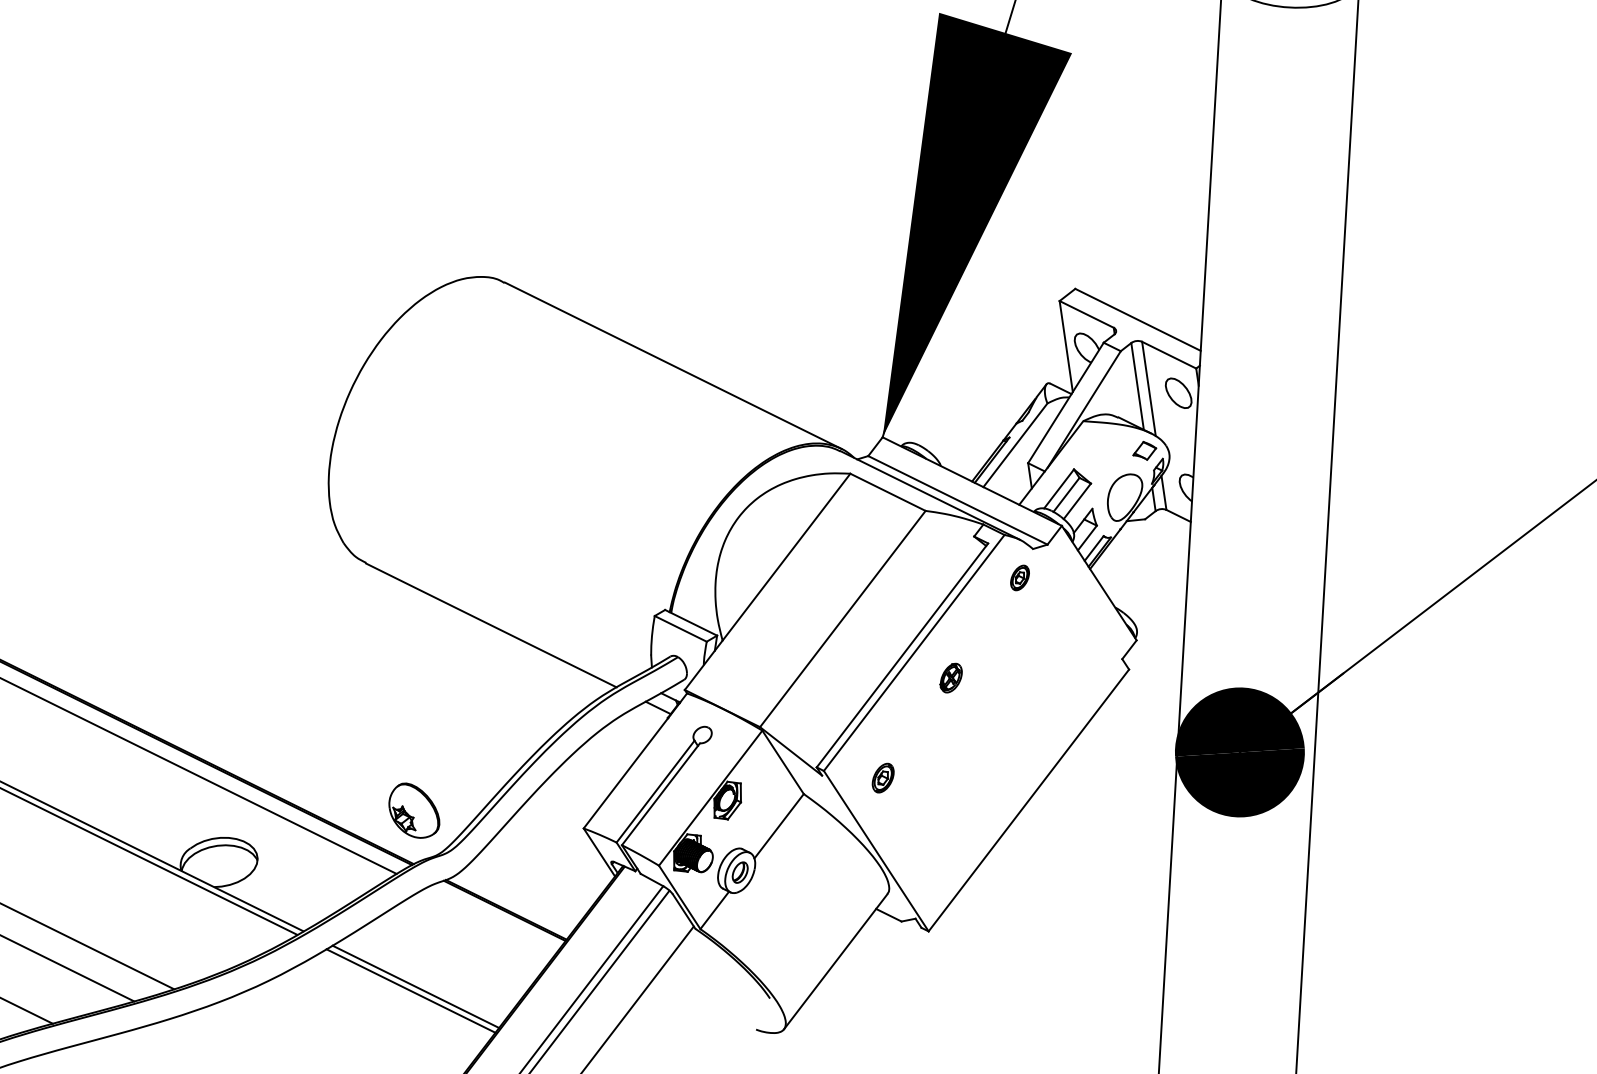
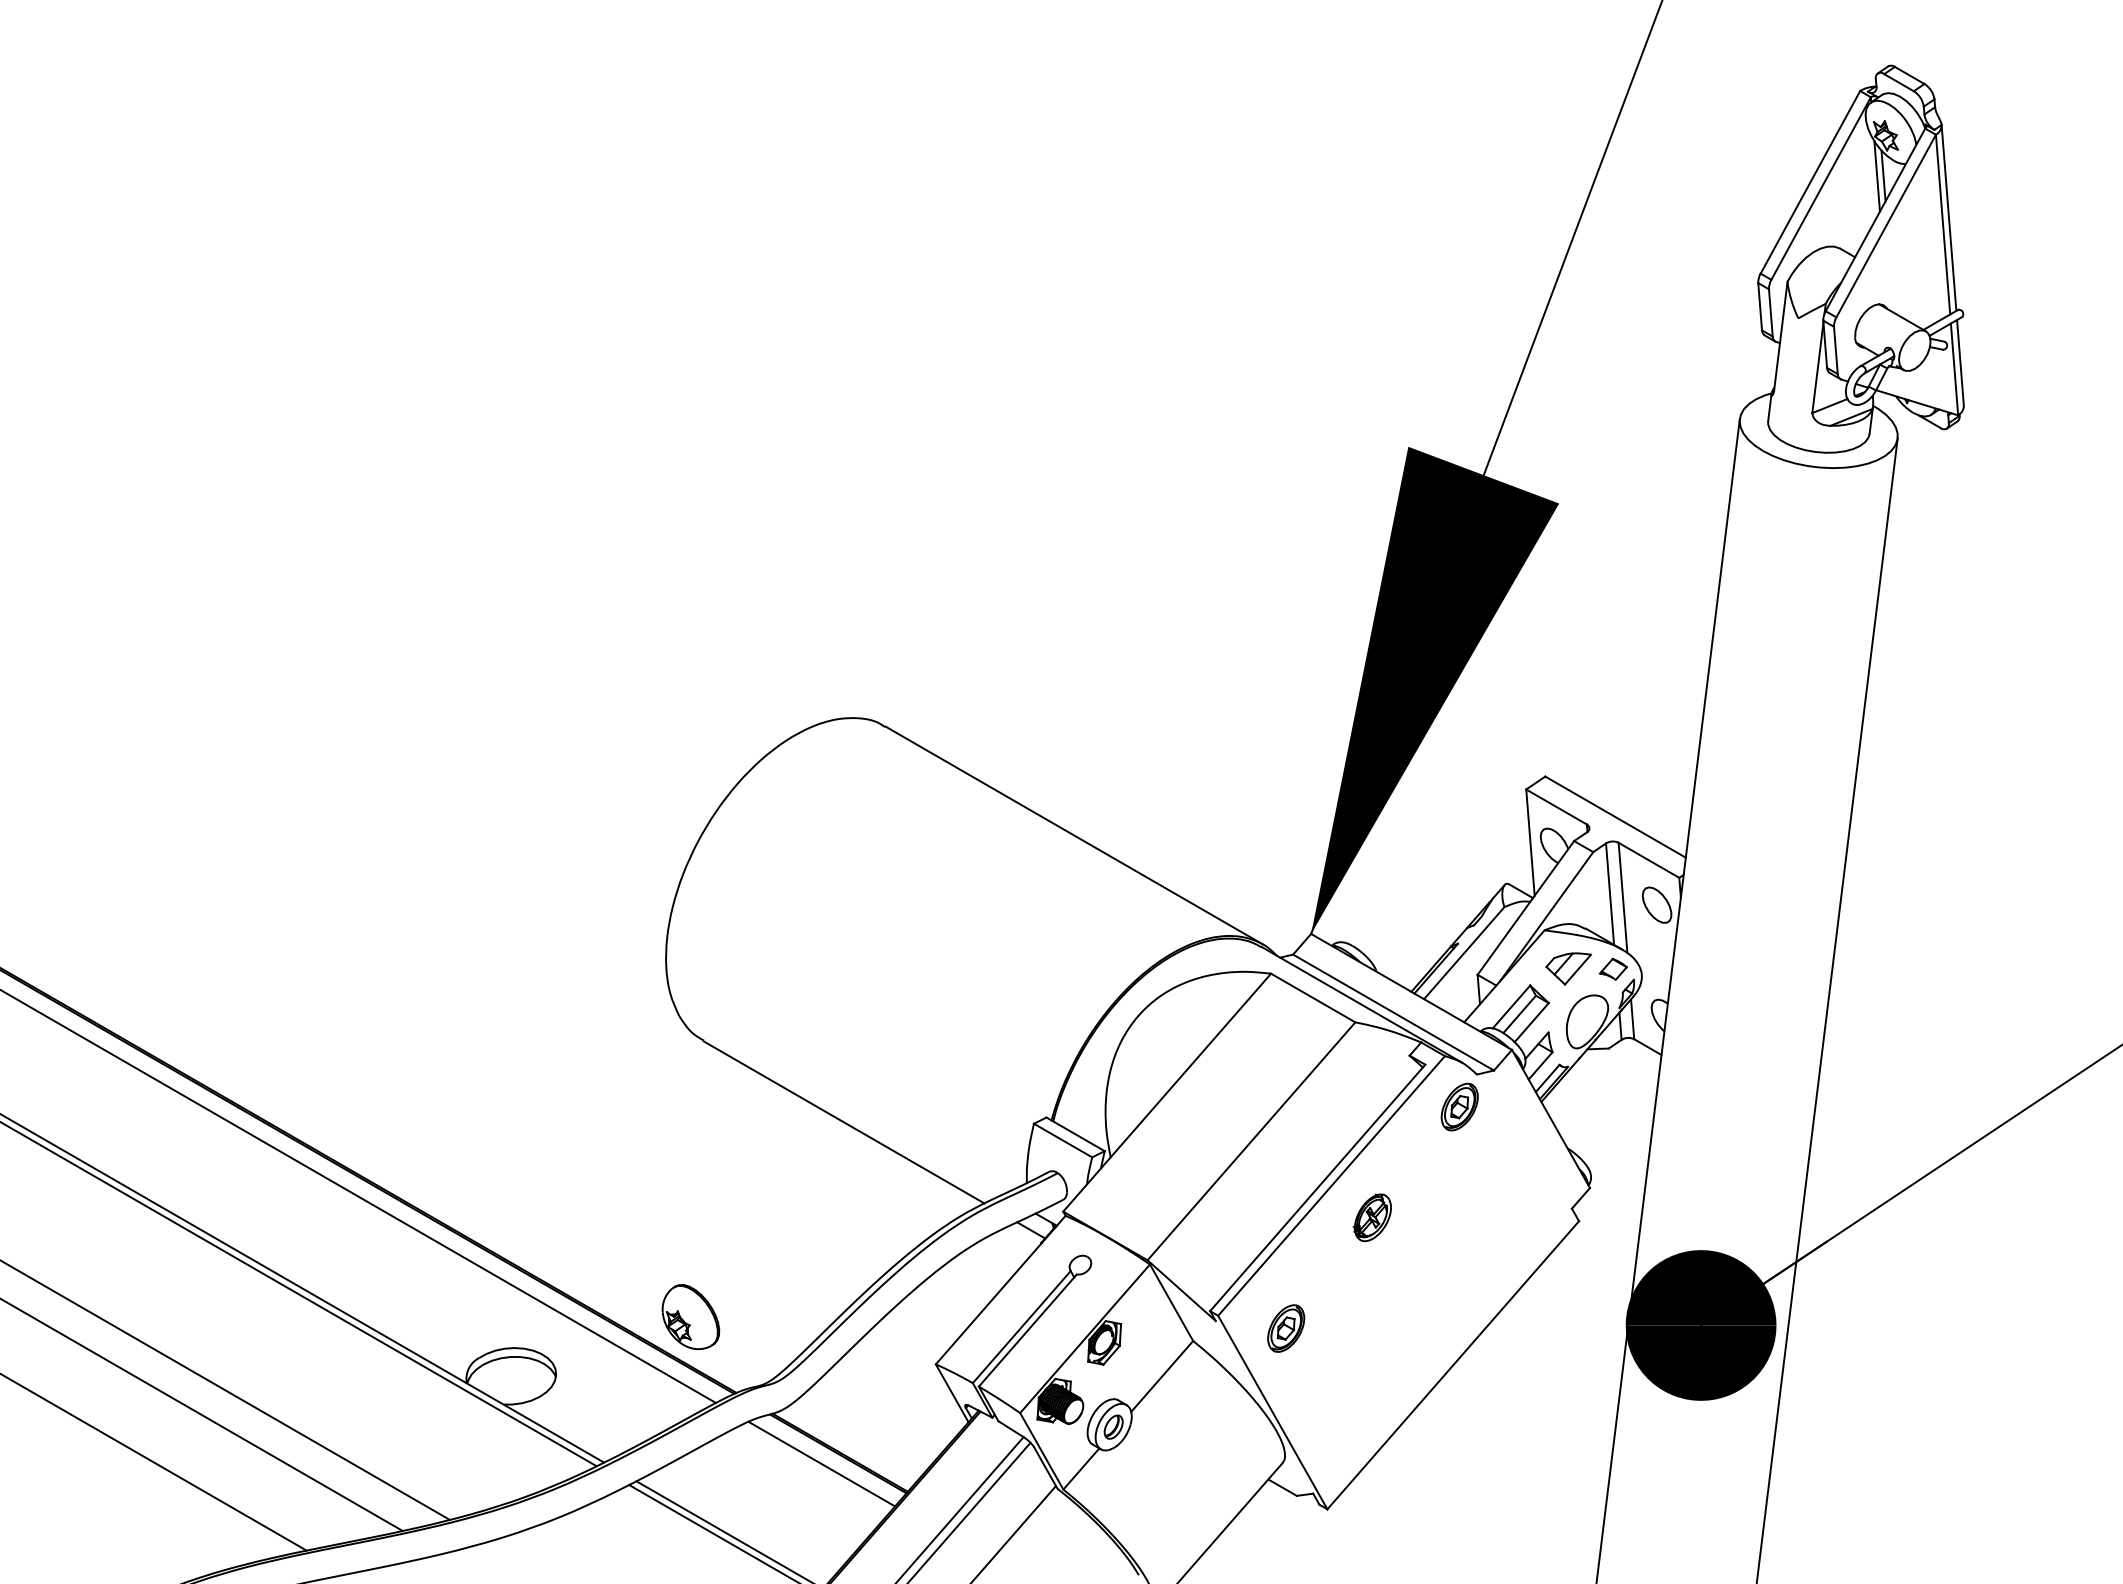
part: (1105, 452) -> (1568, 968), added
part: (1019, 577) -> (1459, 1106), size x1.67
part: (950, 677) -> (1371, 1217), size x1.43
part: (883, 778) -> (1286, 1328), size x1.43
part: (413, 810) -> (690, 1316), moved
line: (490, 920) -> (821, 1463), added

